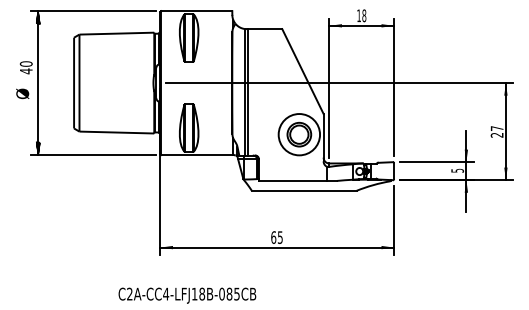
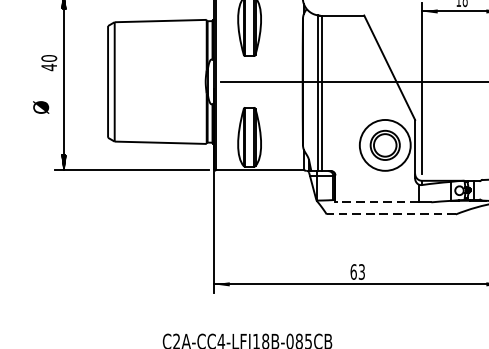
text: (22, 93) -> (40, 107), moved
line: (292, 180) -> (376, 201), solid -> dashed
line: (303, 190) -> (390, 214), solid -> dashed
text: (280, 237) -> (362, 271), 65 -> 63

